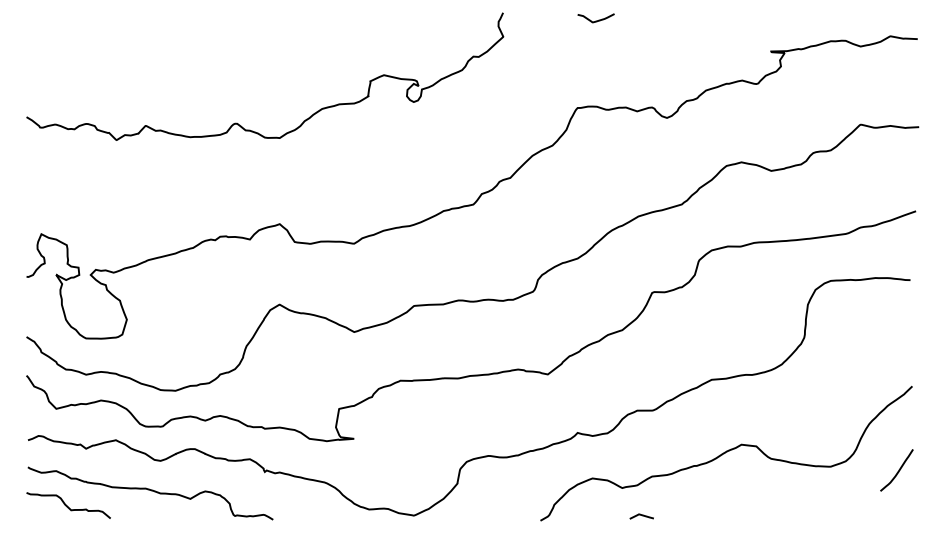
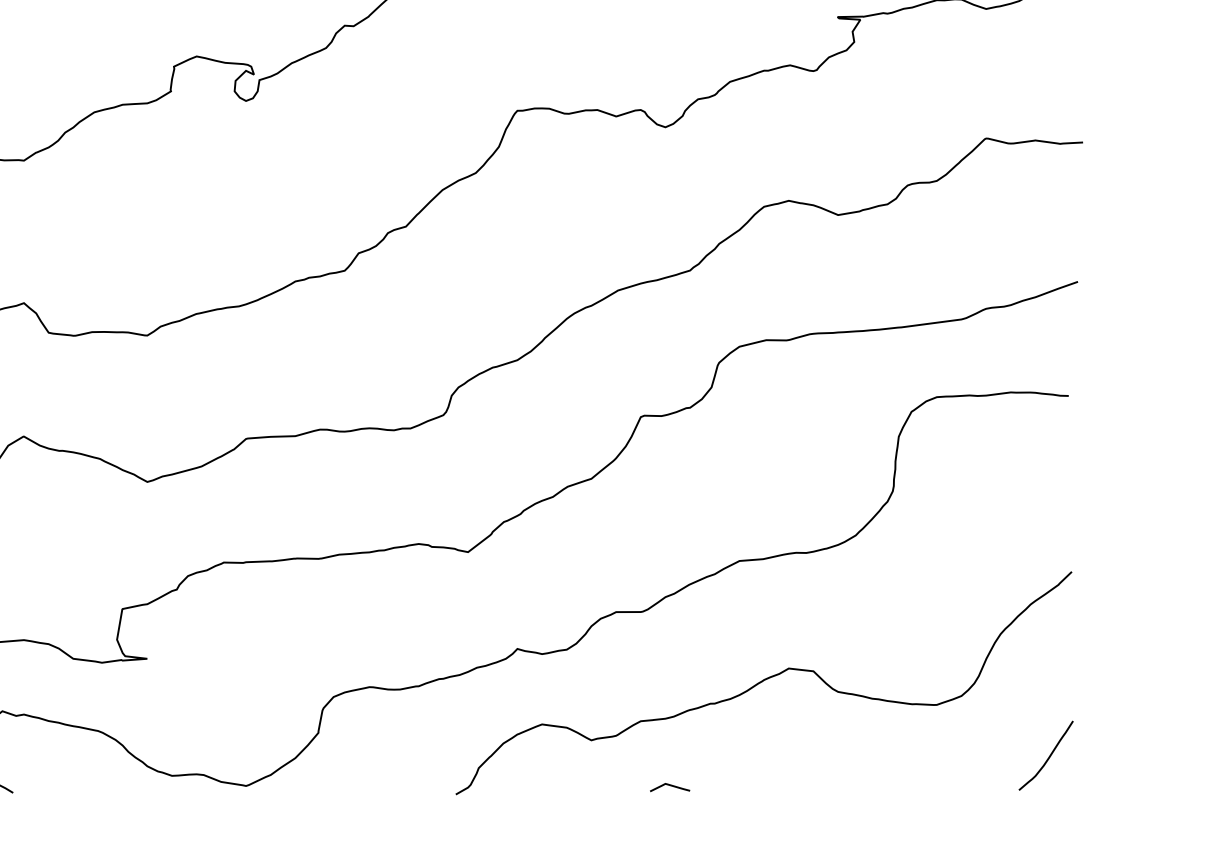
curve: (897, 471) -> (1047, 757), moved
curve: (641, 515) -> (669, 785), moved

